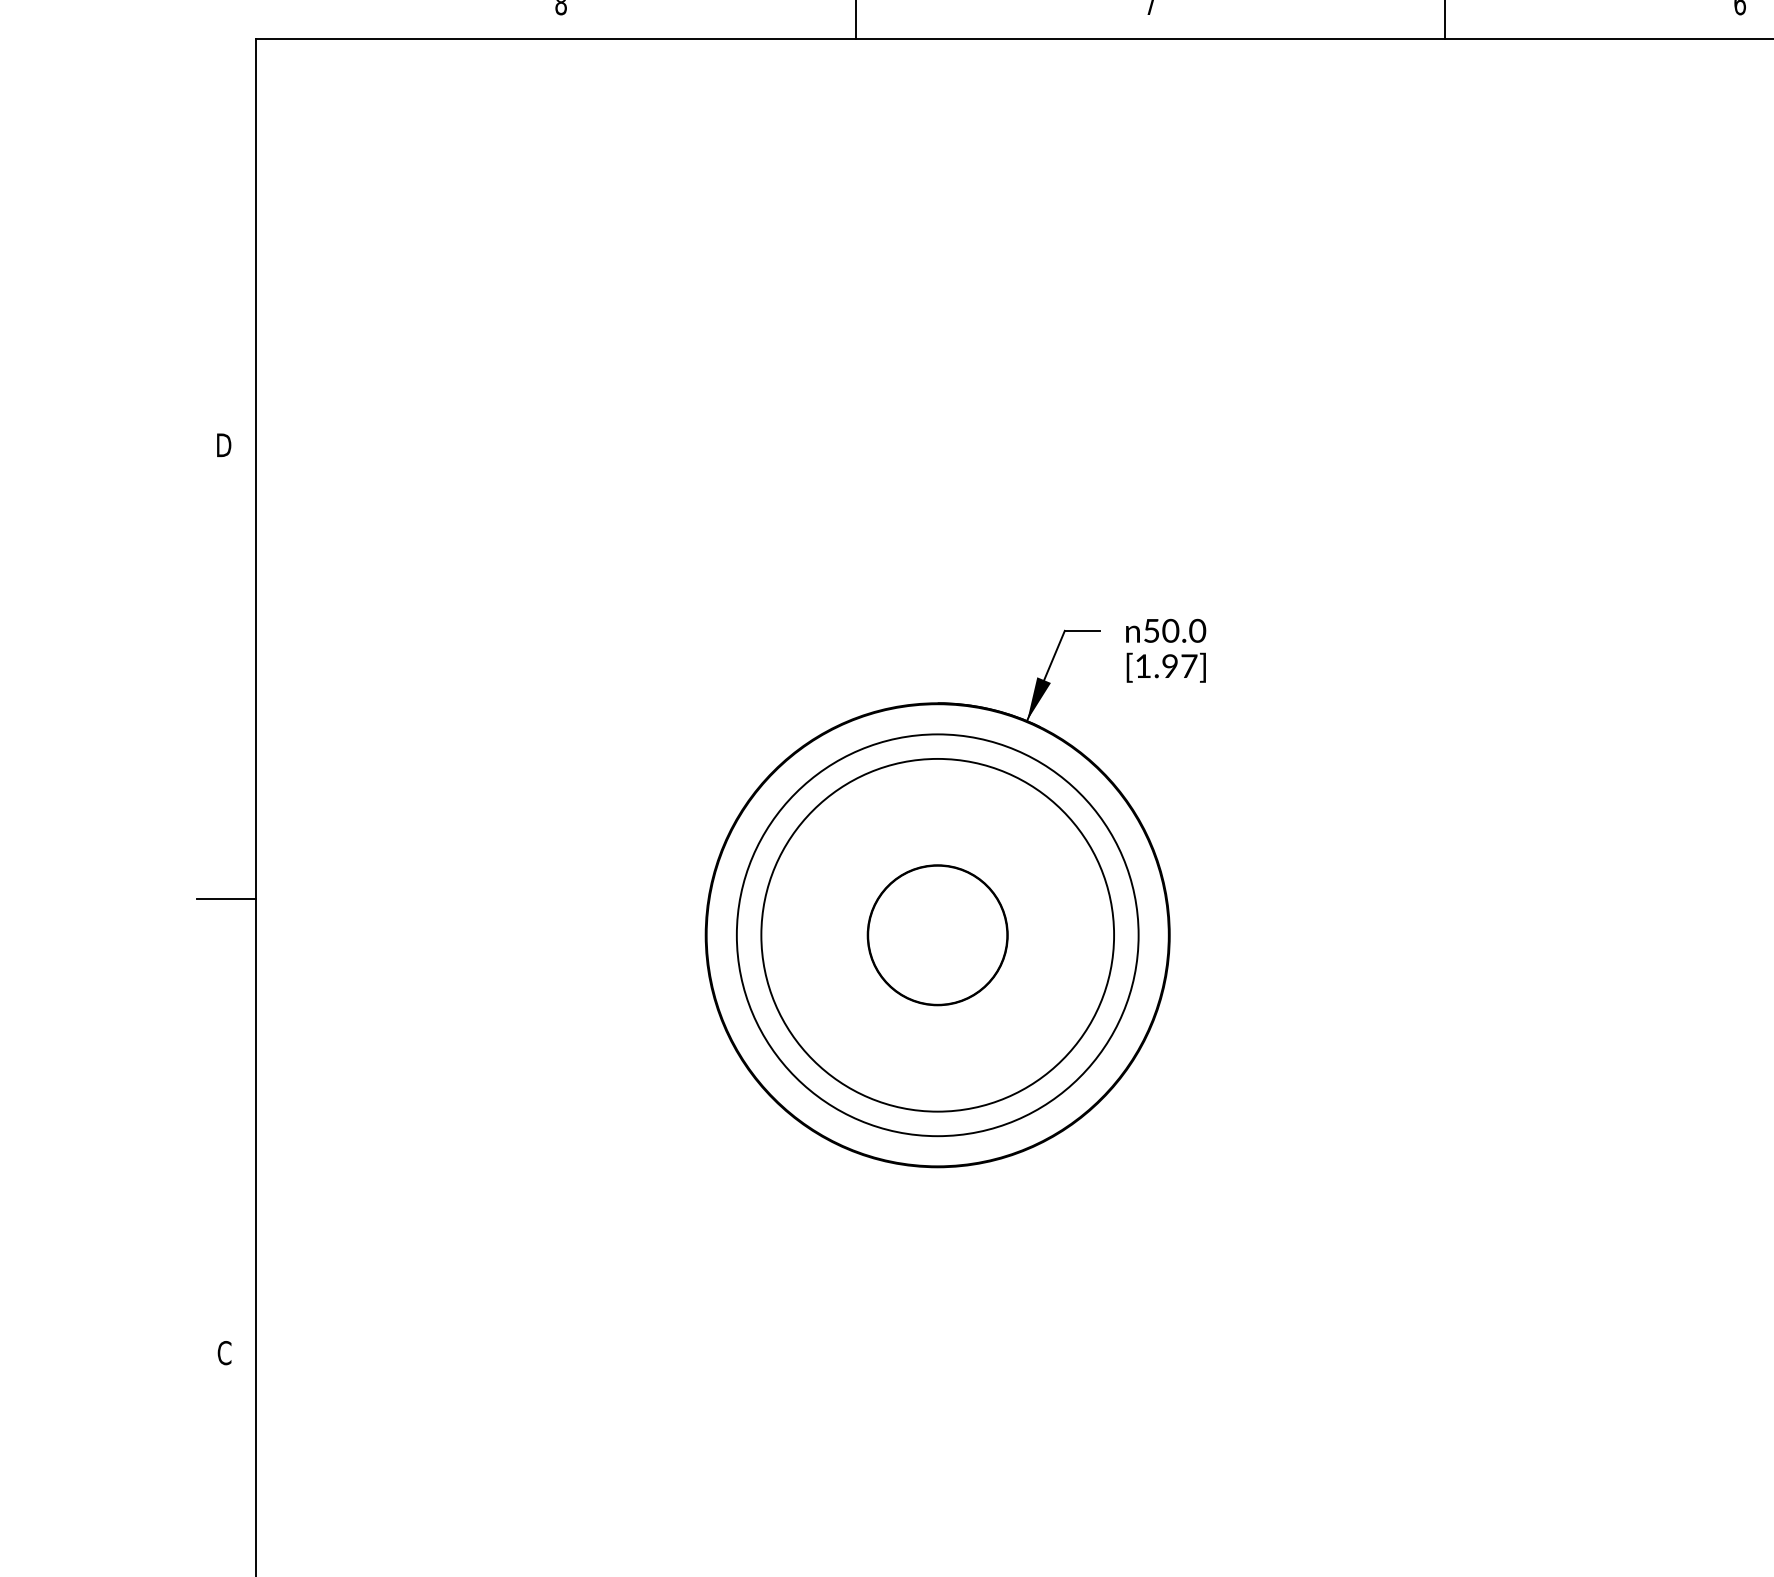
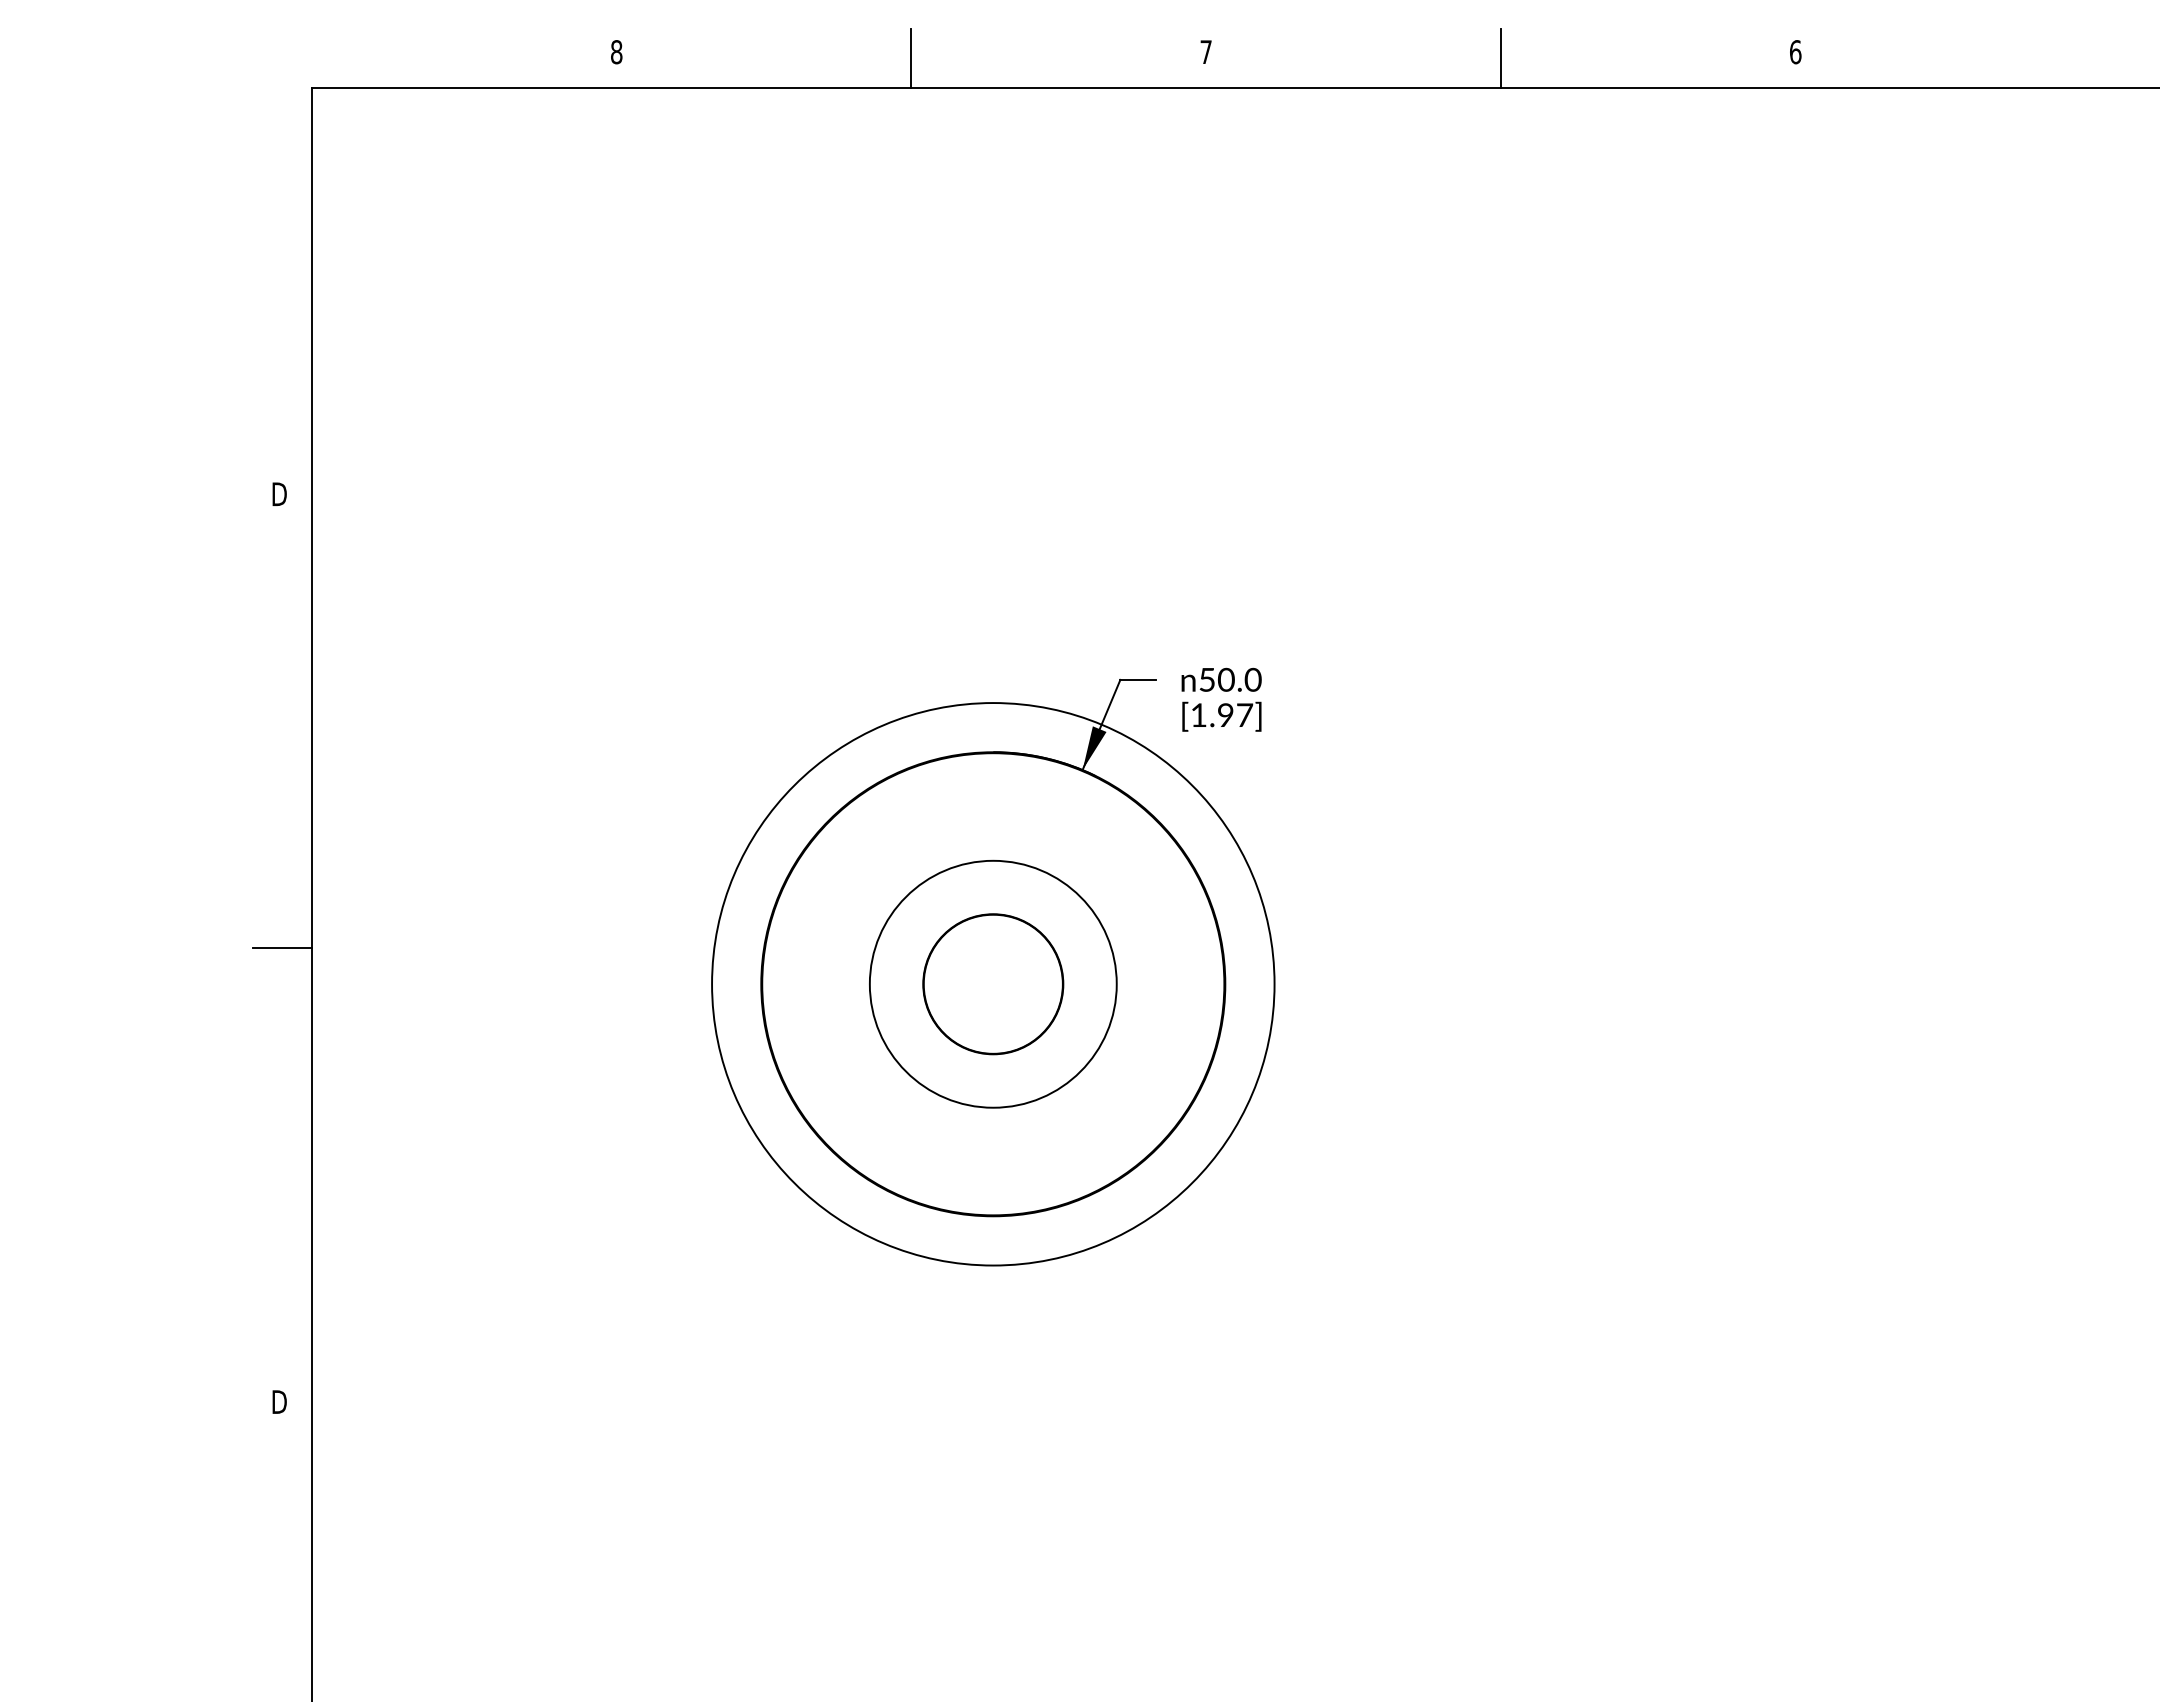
circle: (936, 934) -> (992, 983), size x0.7
circle: (937, 935) -> (993, 984), size x1.4
text: (223, 1353) -> (279, 1402), C -> D

